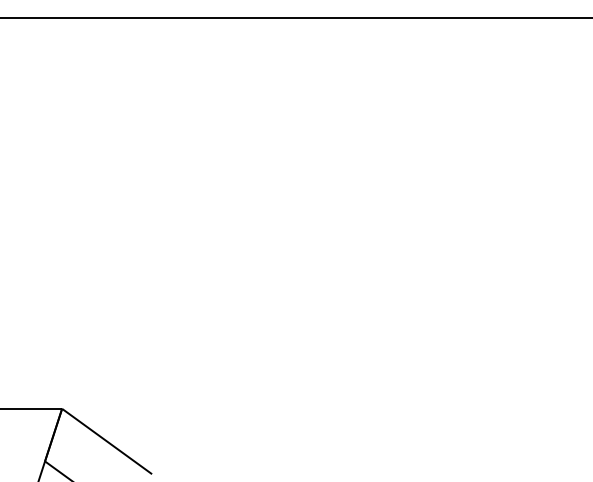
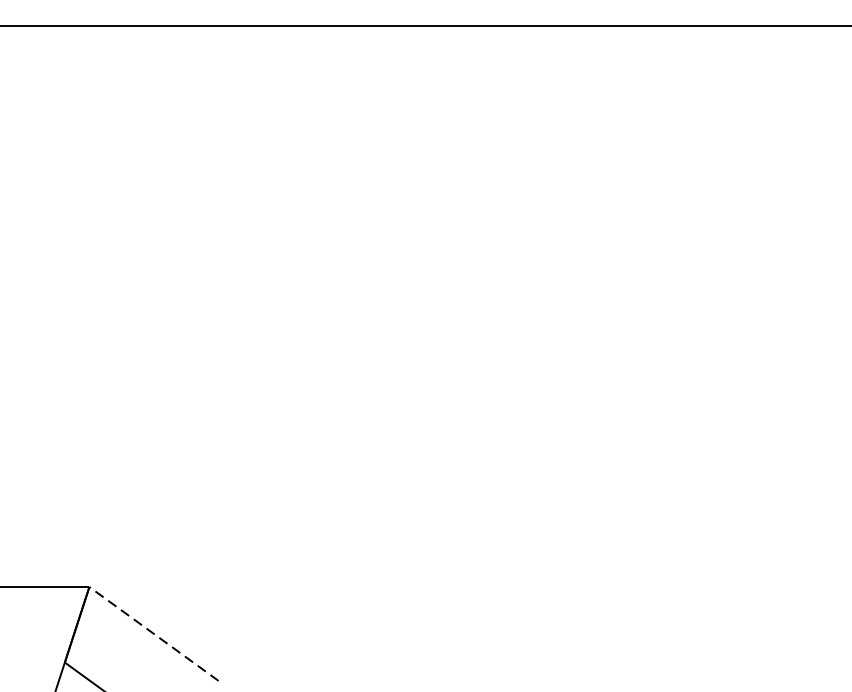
line: (107, 441) -> (154, 633), solid -> dashed

